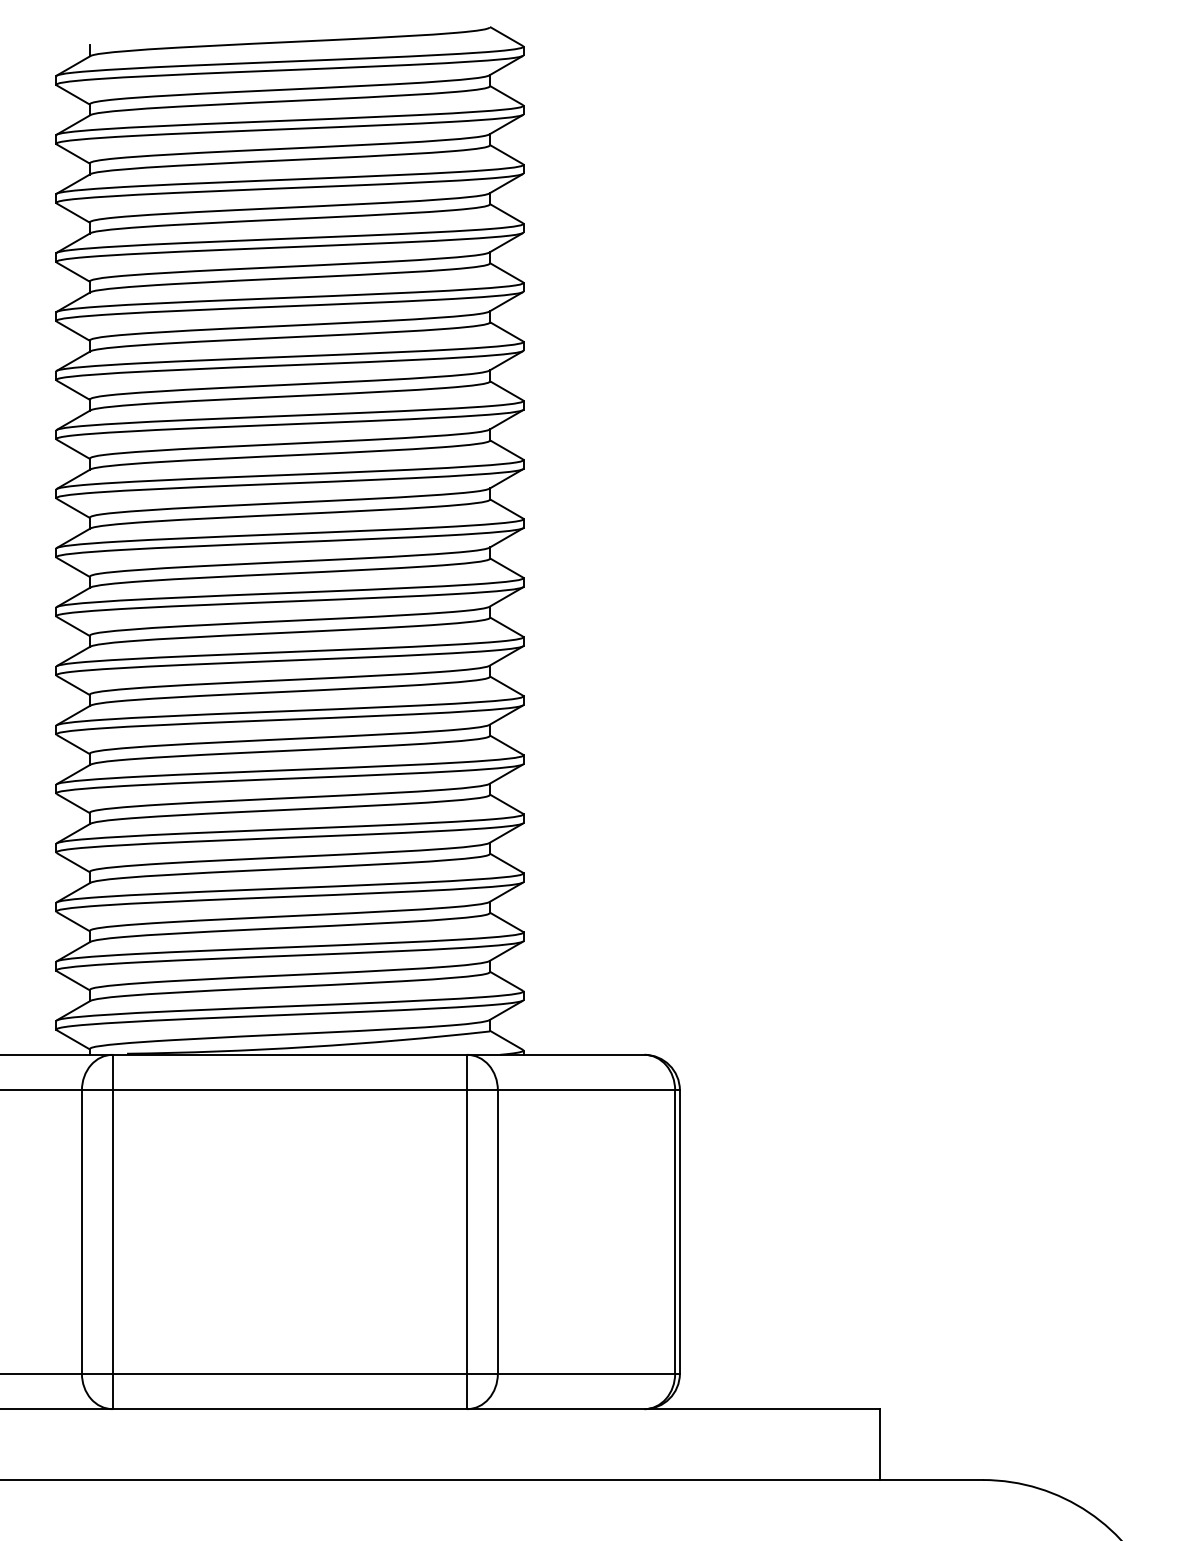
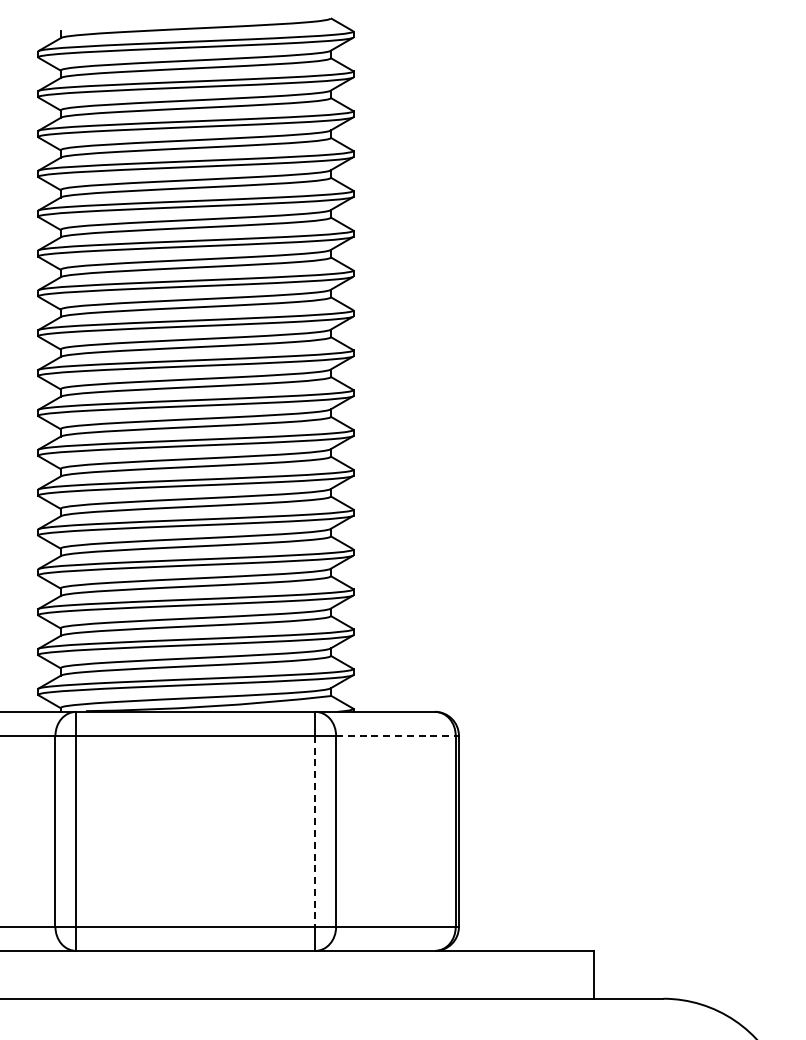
line: (585, 1089) -> (395, 735), solid -> dashed
line: (467, 1232) -> (315, 831), solid -> dashed

